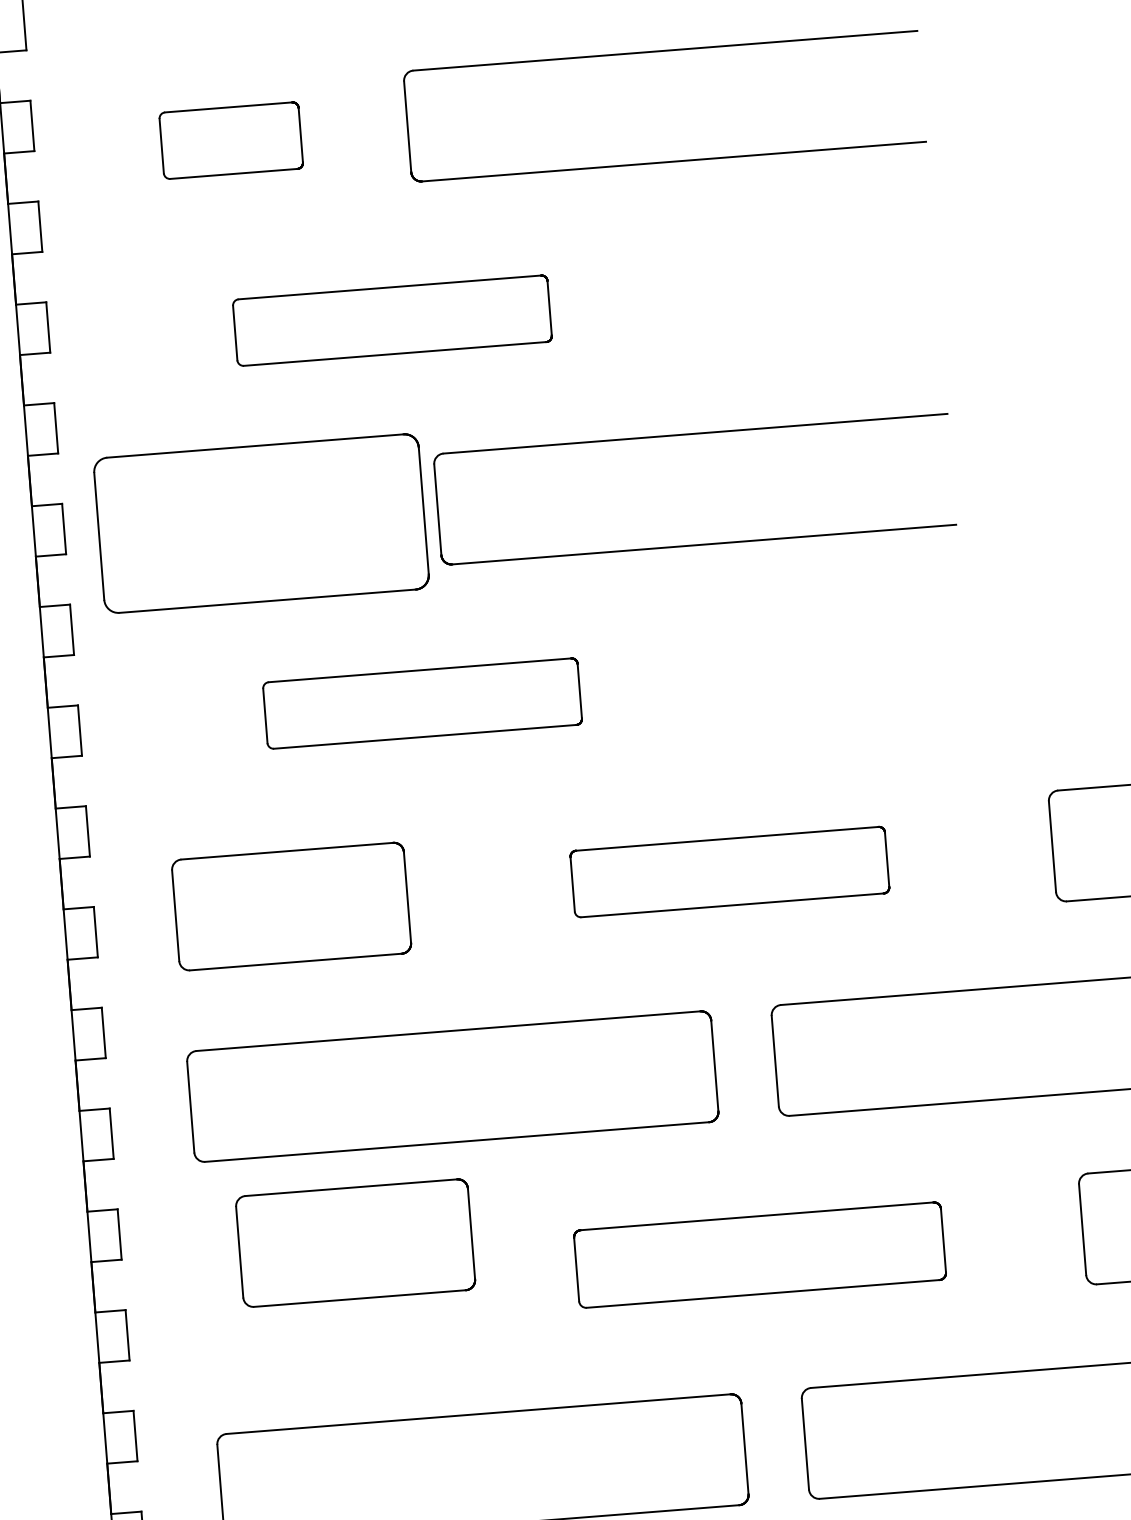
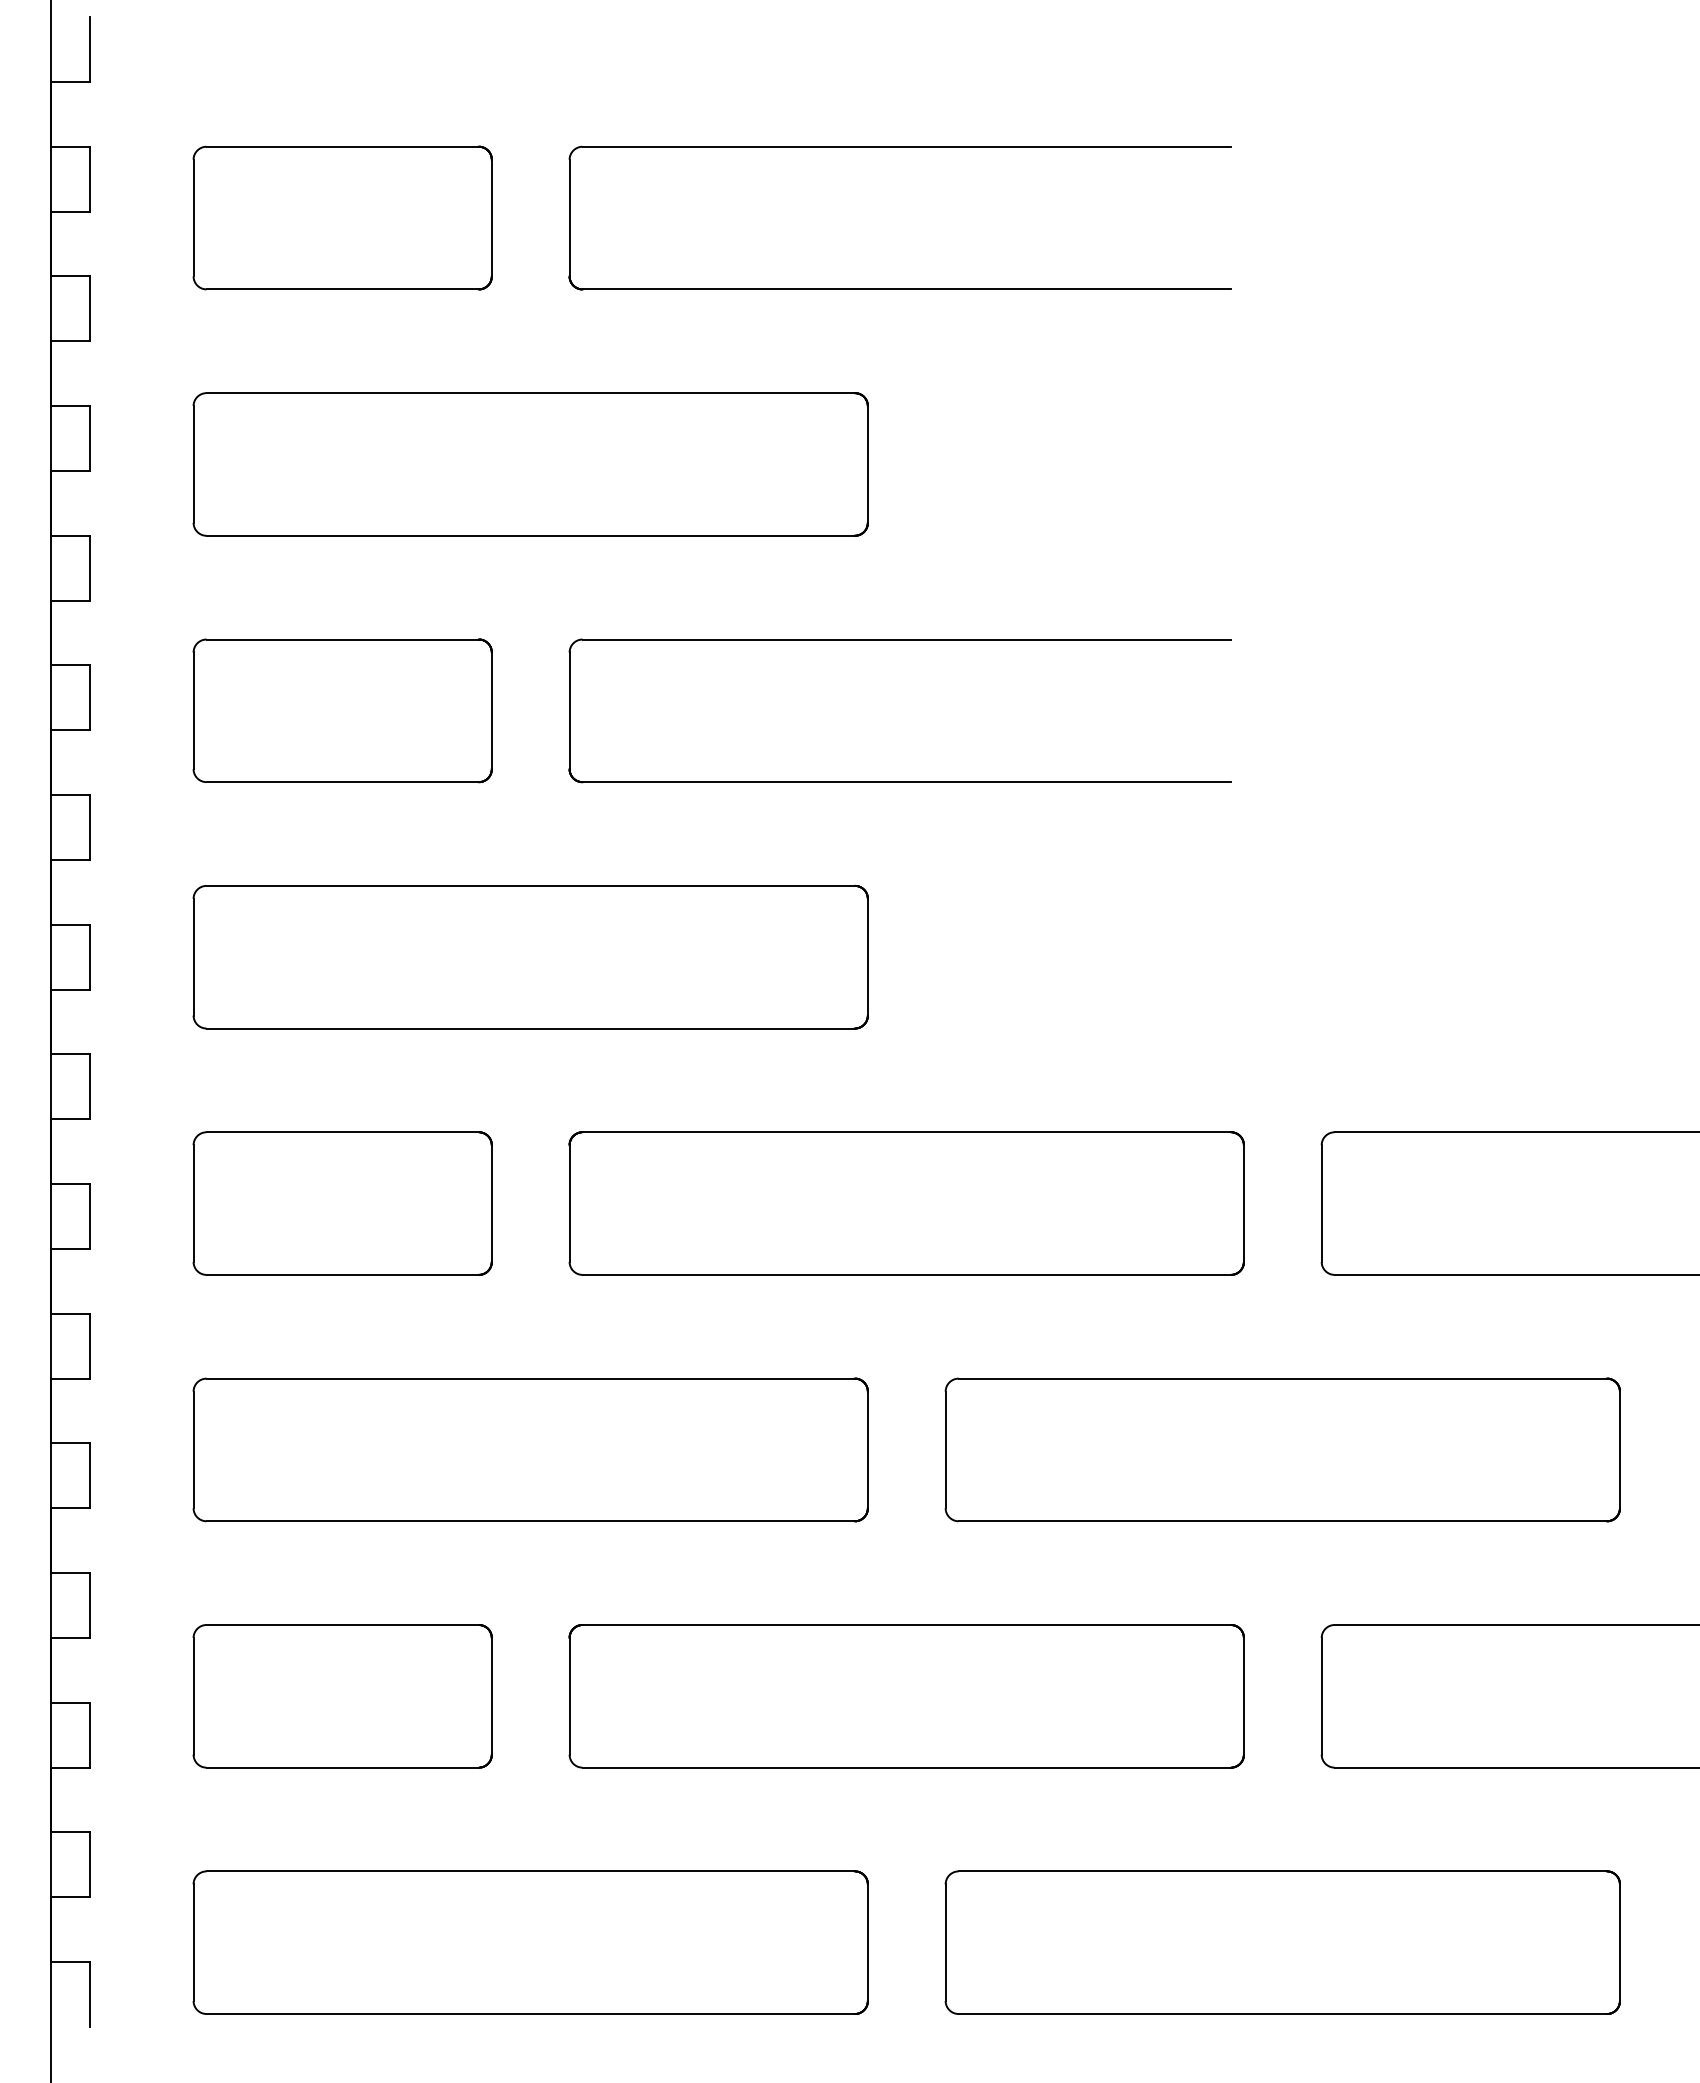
part: (231, 140) -> (342, 217), size x1.67
part: (392, 320) -> (530, 464), size x1.67
part: (261, 523) -> (342, 710), size x0.71
part: (422, 703) -> (530, 956), size x1.67
part: (729, 872) -> (906, 1203), size x1.67
part: (355, 1243) -> (342, 1696), moved
part: (759, 1255) -> (906, 1696), size x1.43

